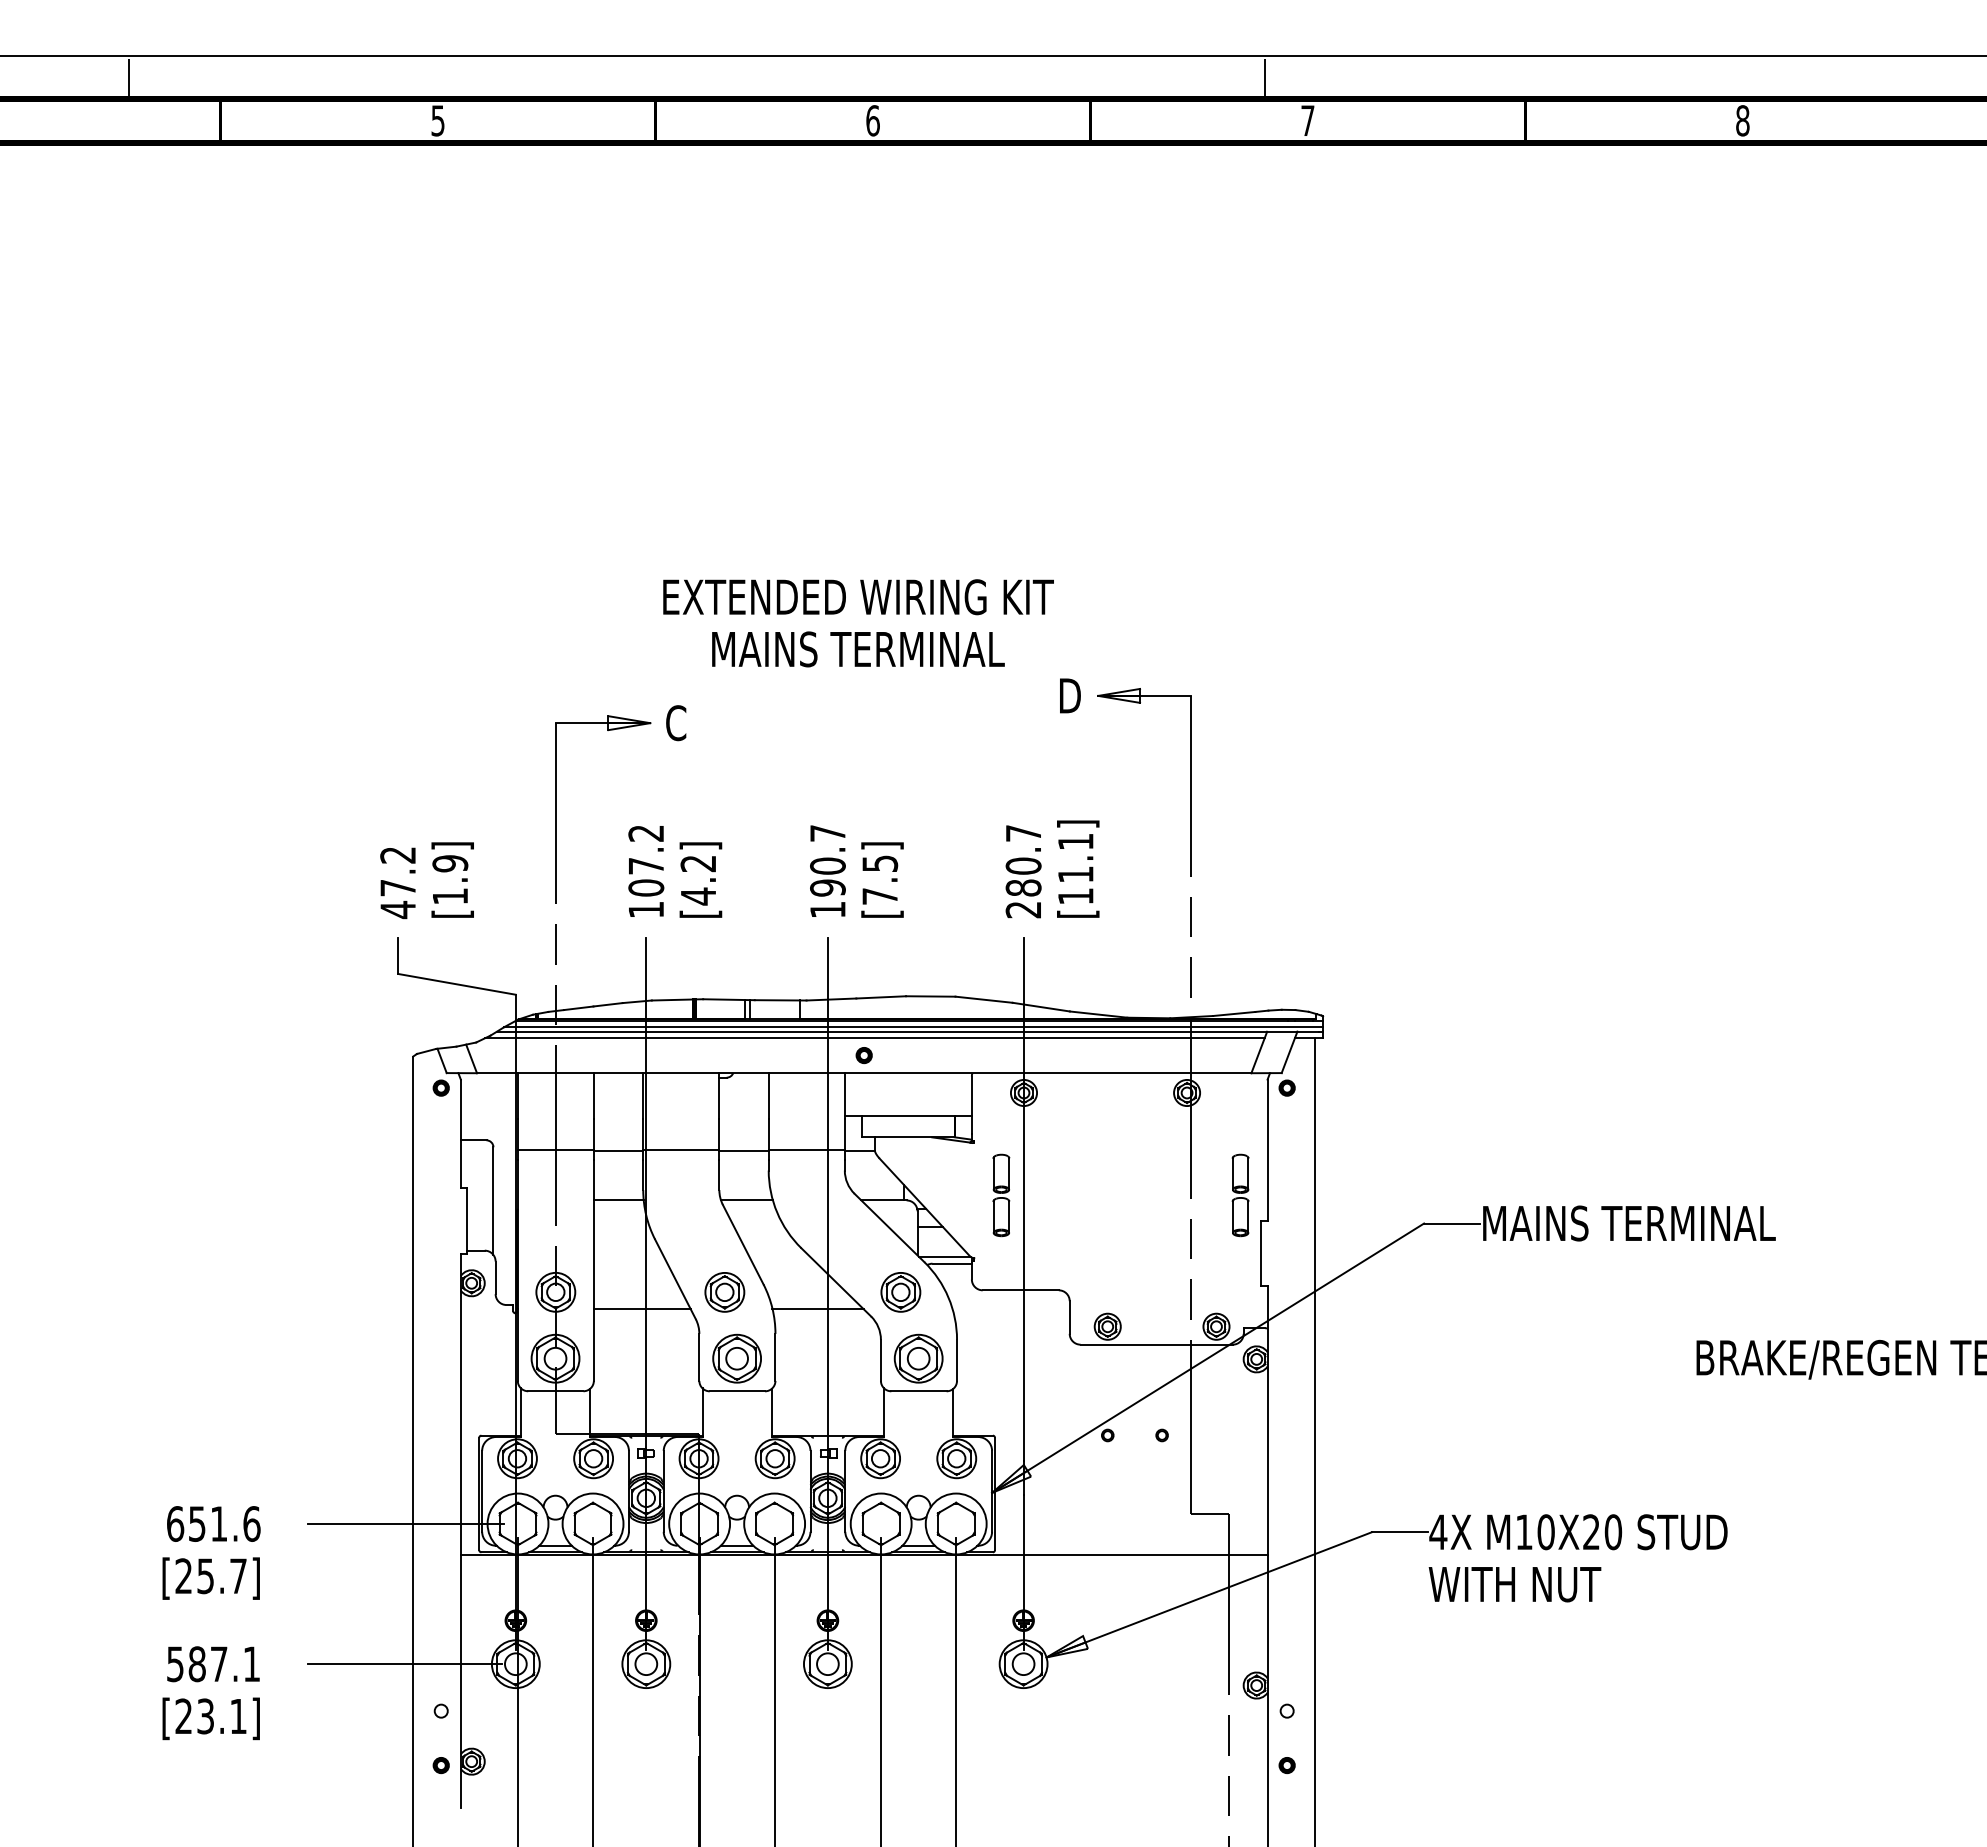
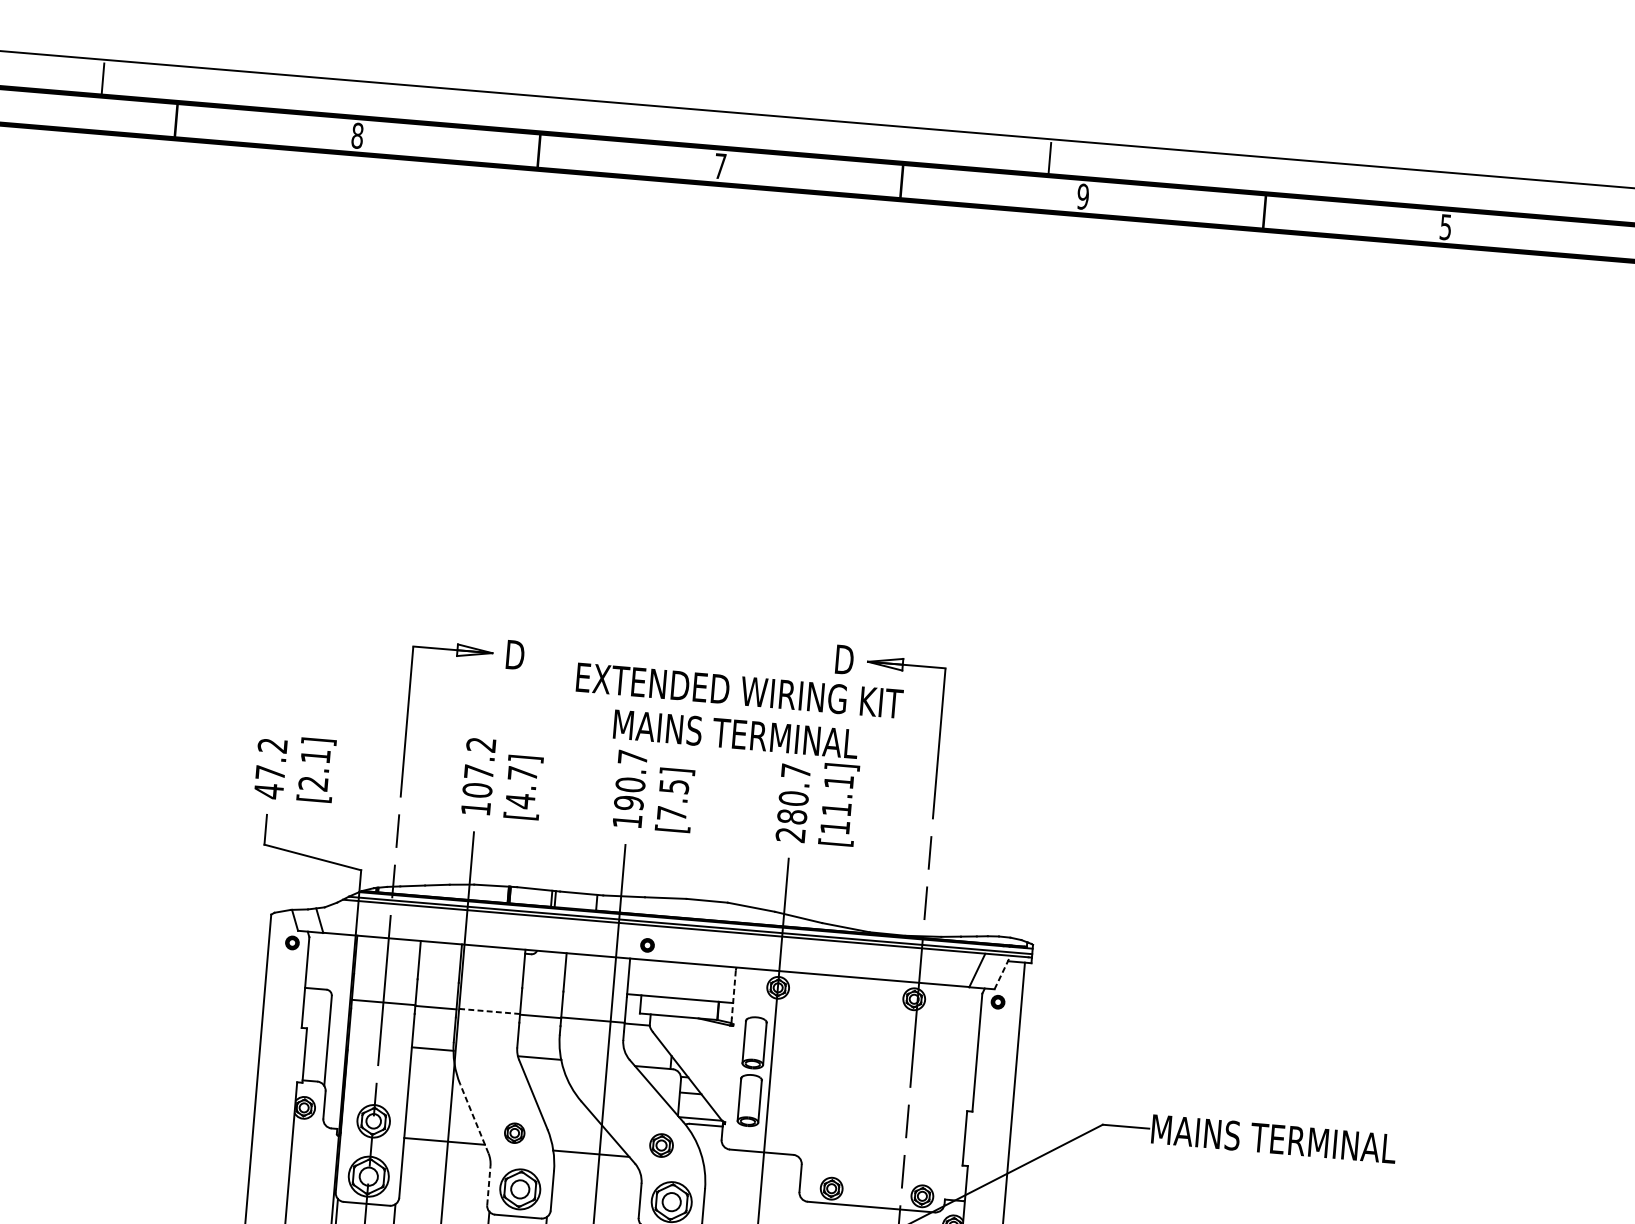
text: (437, 120) -> (357, 135), 5 -> 8
text: (872, 120) -> (719, 166), 6 -> 7
text: (1307, 120) -> (1082, 196), 7 -> 9
text: (1742, 120) -> (1445, 226), 8 -> 5
text: (858, 623) -> (737, 712), moved
text: (677, 723) -> (515, 655), C -> D
text: (697, 863) -> (521, 773), [4.2] -> [4.7]
text: (450, 879) -> (314, 769), [1.9] -> [2.1]
line: (874, 1038) -> (657, 931), removed
line: (1289, 1051) -> (1002, 971), solid -> dashed
line: (971, 1105) -> (733, 994), solid -> dashed
line: (680, 1149) -> (487, 1010), solid -> dashed
part: (1001, 1195) -> (752, 1071), size x1.6
part: (1240, 1195) -> (951, 1088), removed
line: (675, 1279) -> (474, 1119), solid -> dashed
part: (724, 1292) -> (514, 1133), size x0.6
part: (900, 1292) -> (661, 1145), size x0.7
line: (699, 1356) -> (489, 1184), solid -> dashed

